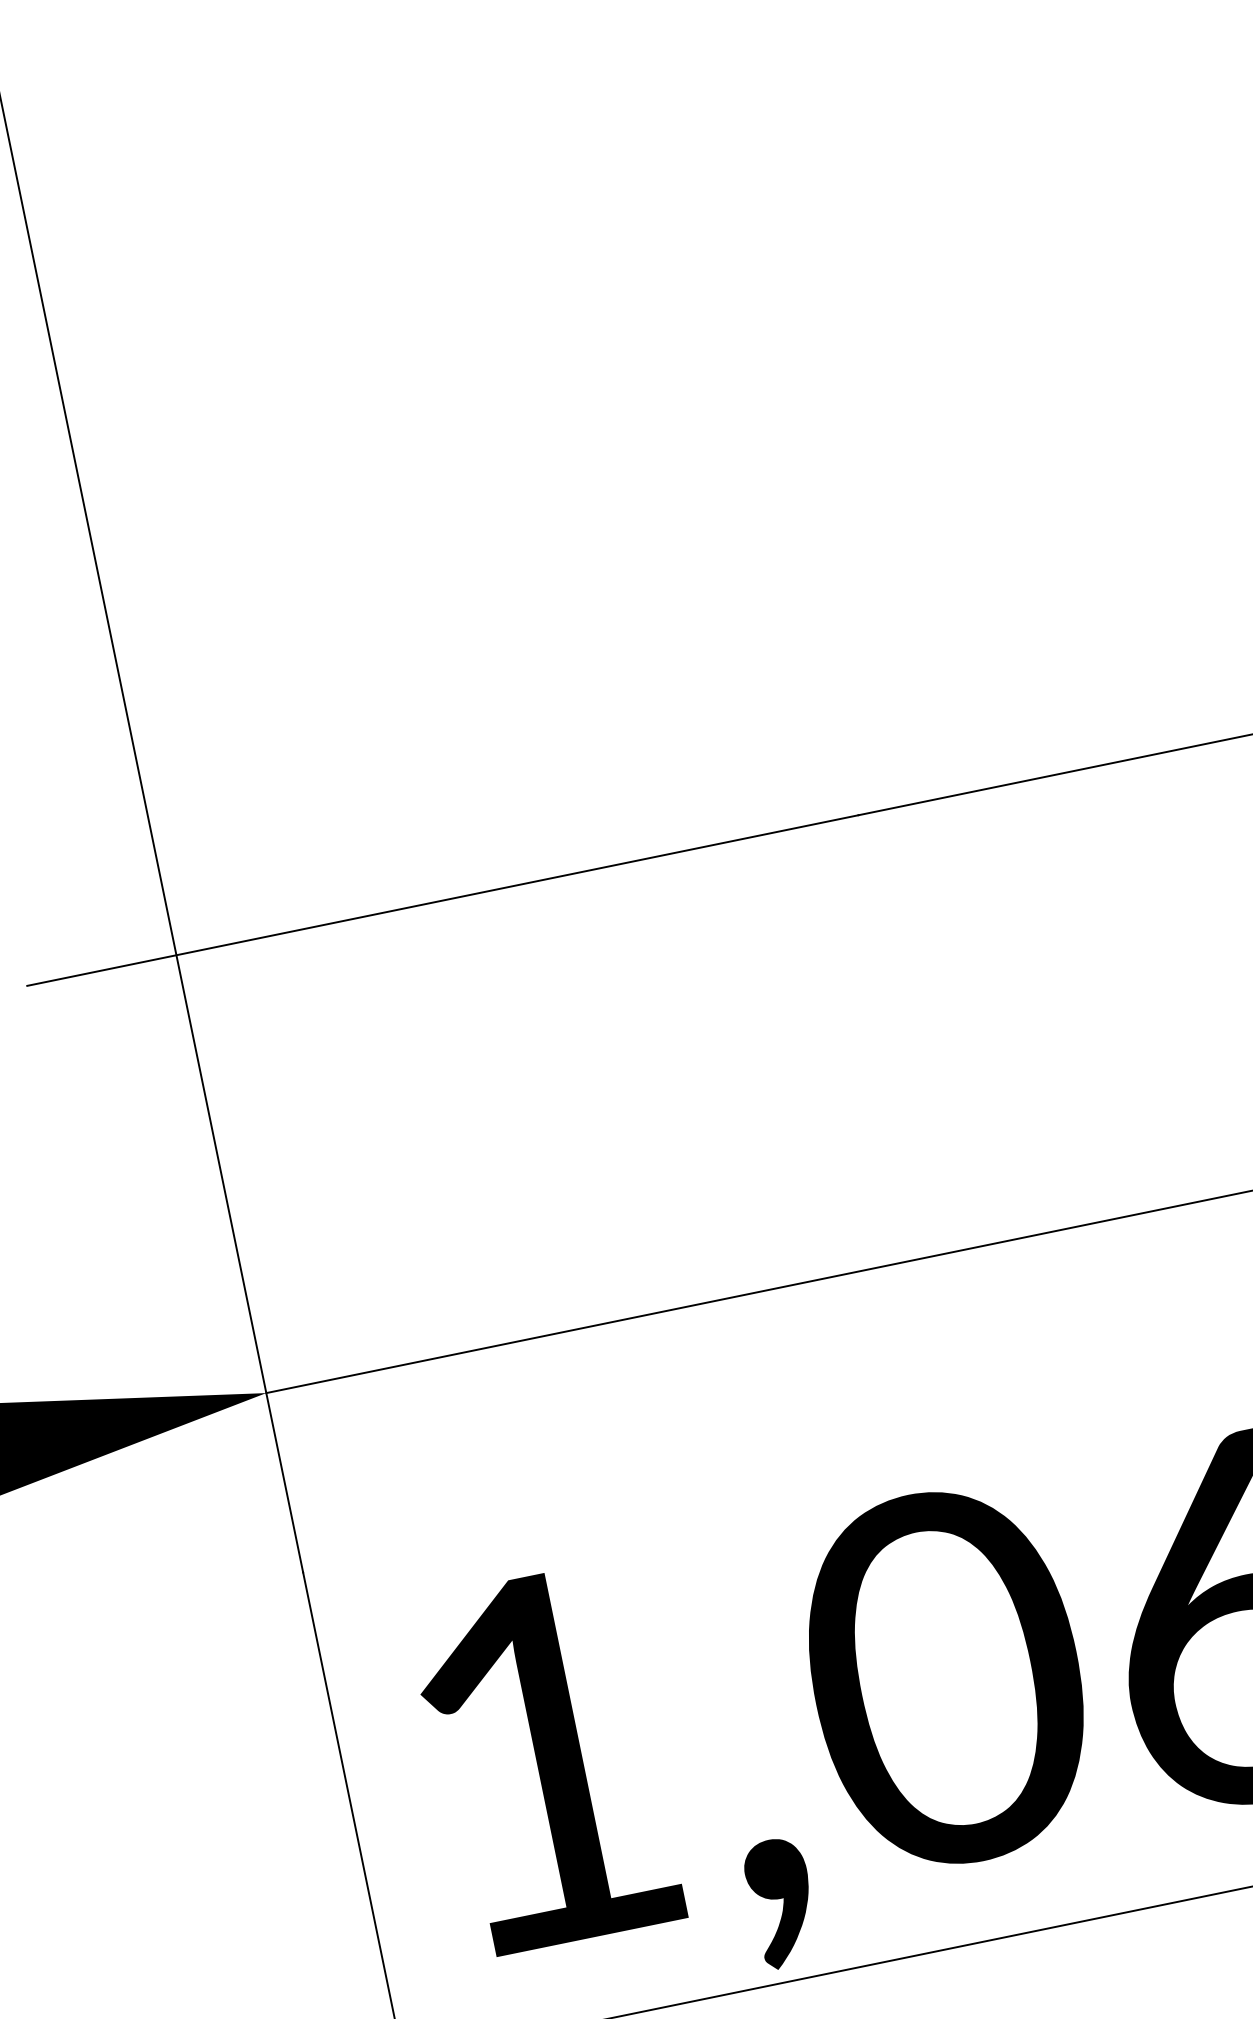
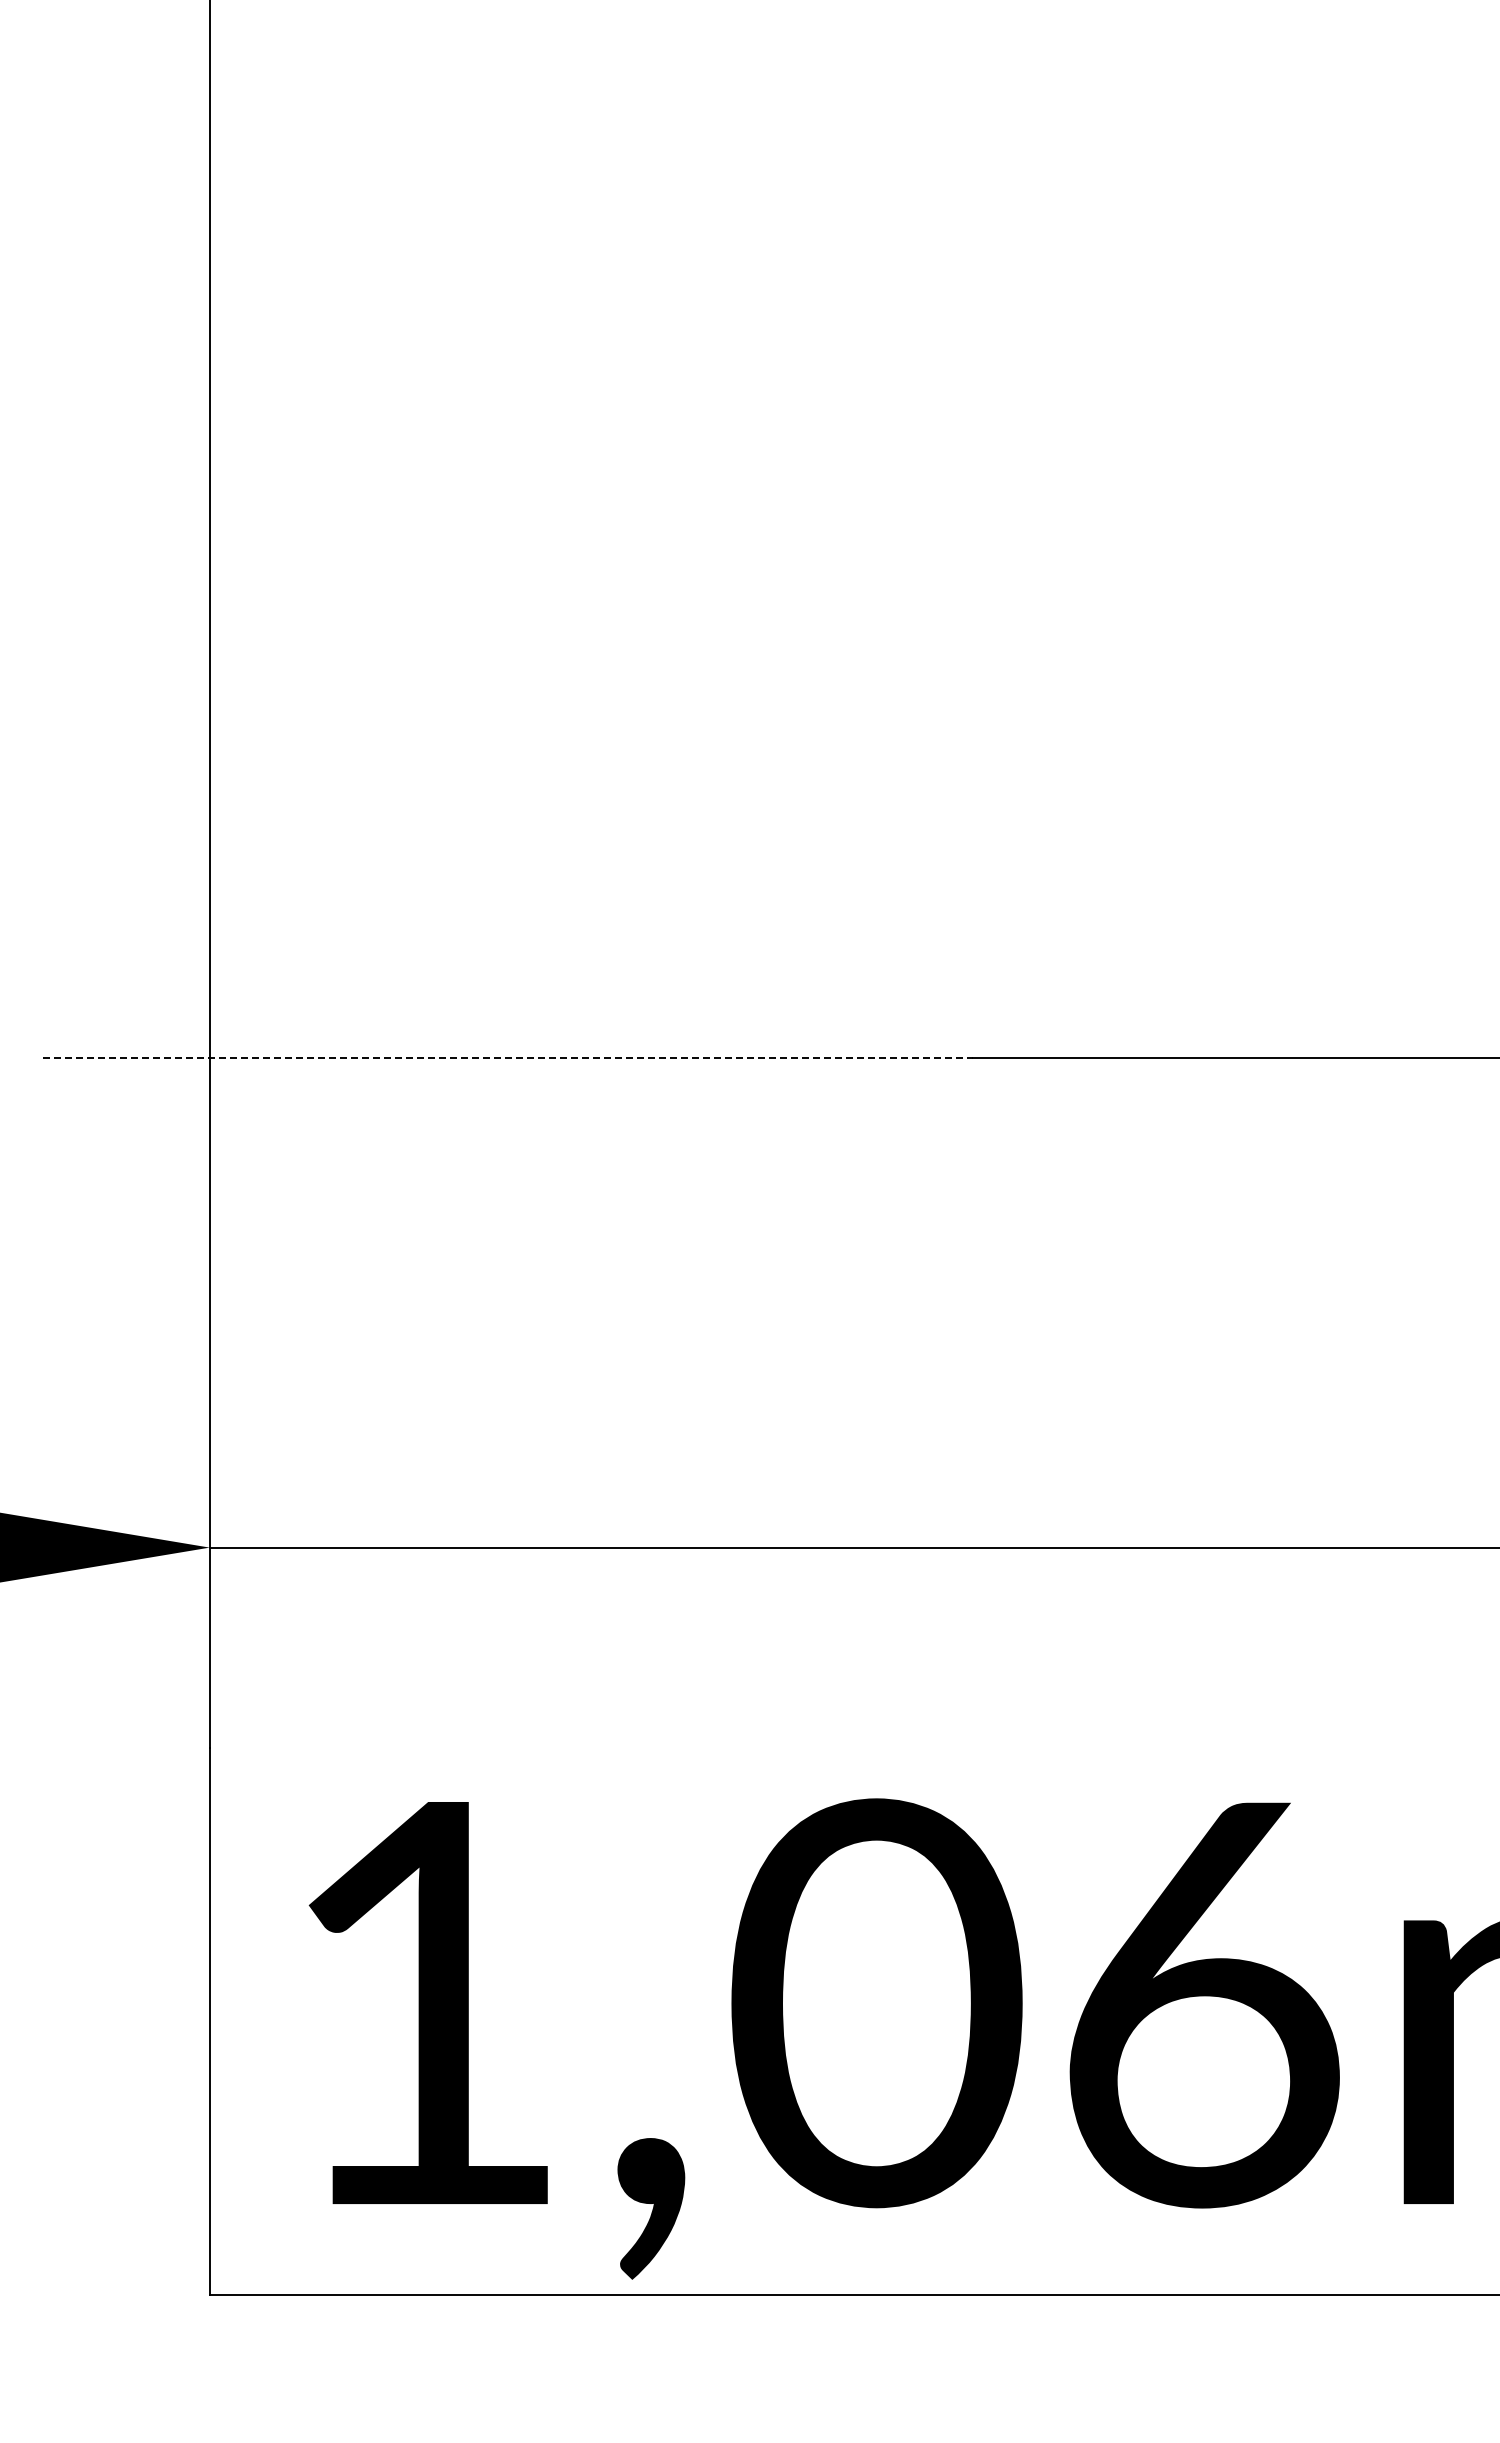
line: (443, 900) -> (508, 1057), solid -> dashed

